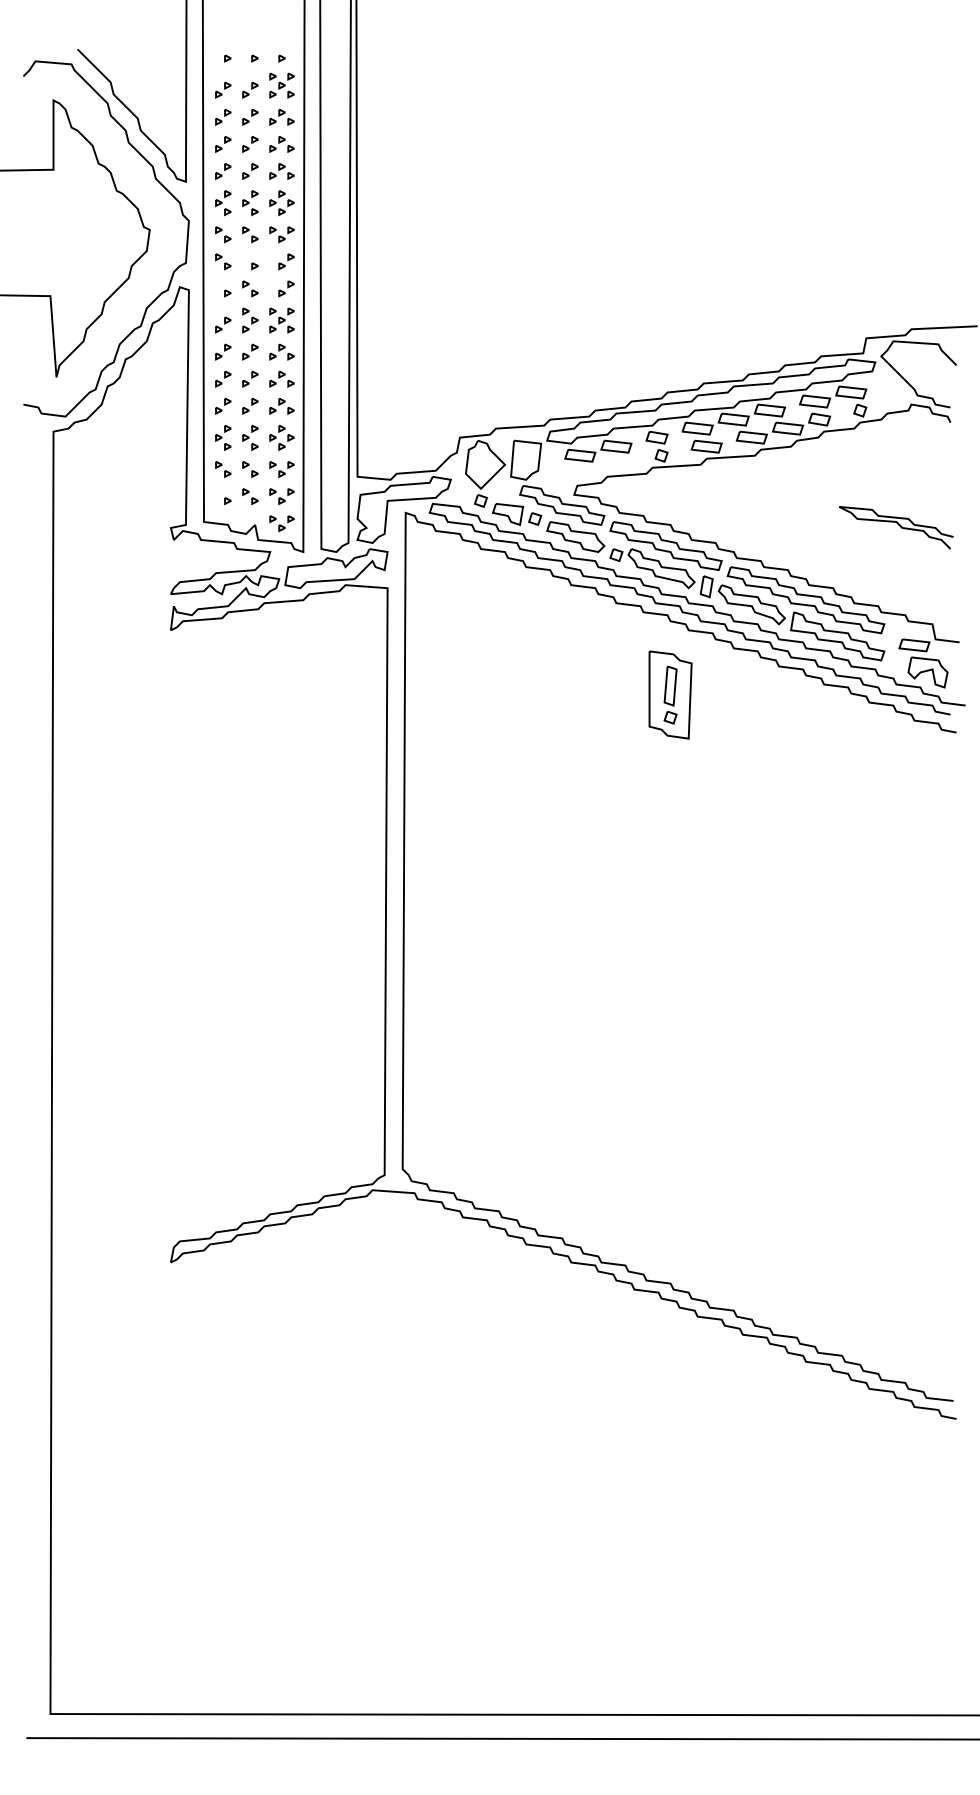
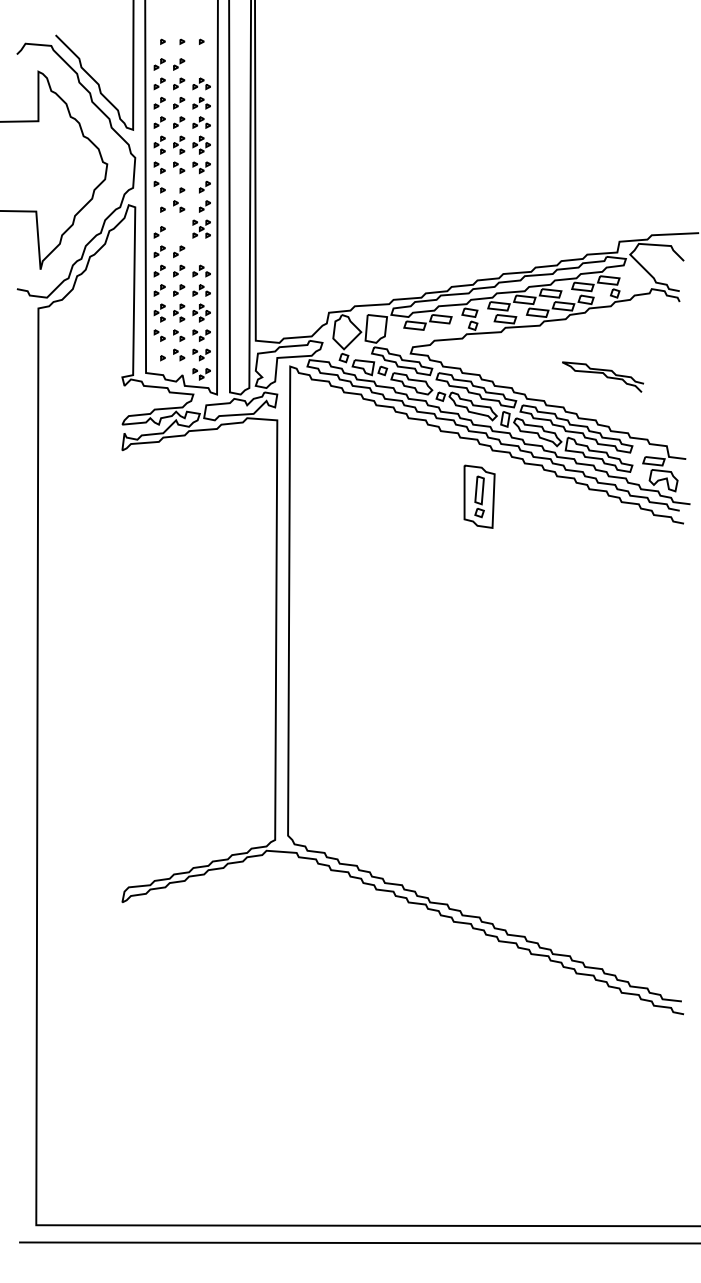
part: (281, 85) -> (201, 61), removed
part: (250, 320) -> (179, 229), removed
part: (281, 351) -> (201, 251), removed
curve: (898, 525) -> (604, 375), moved

